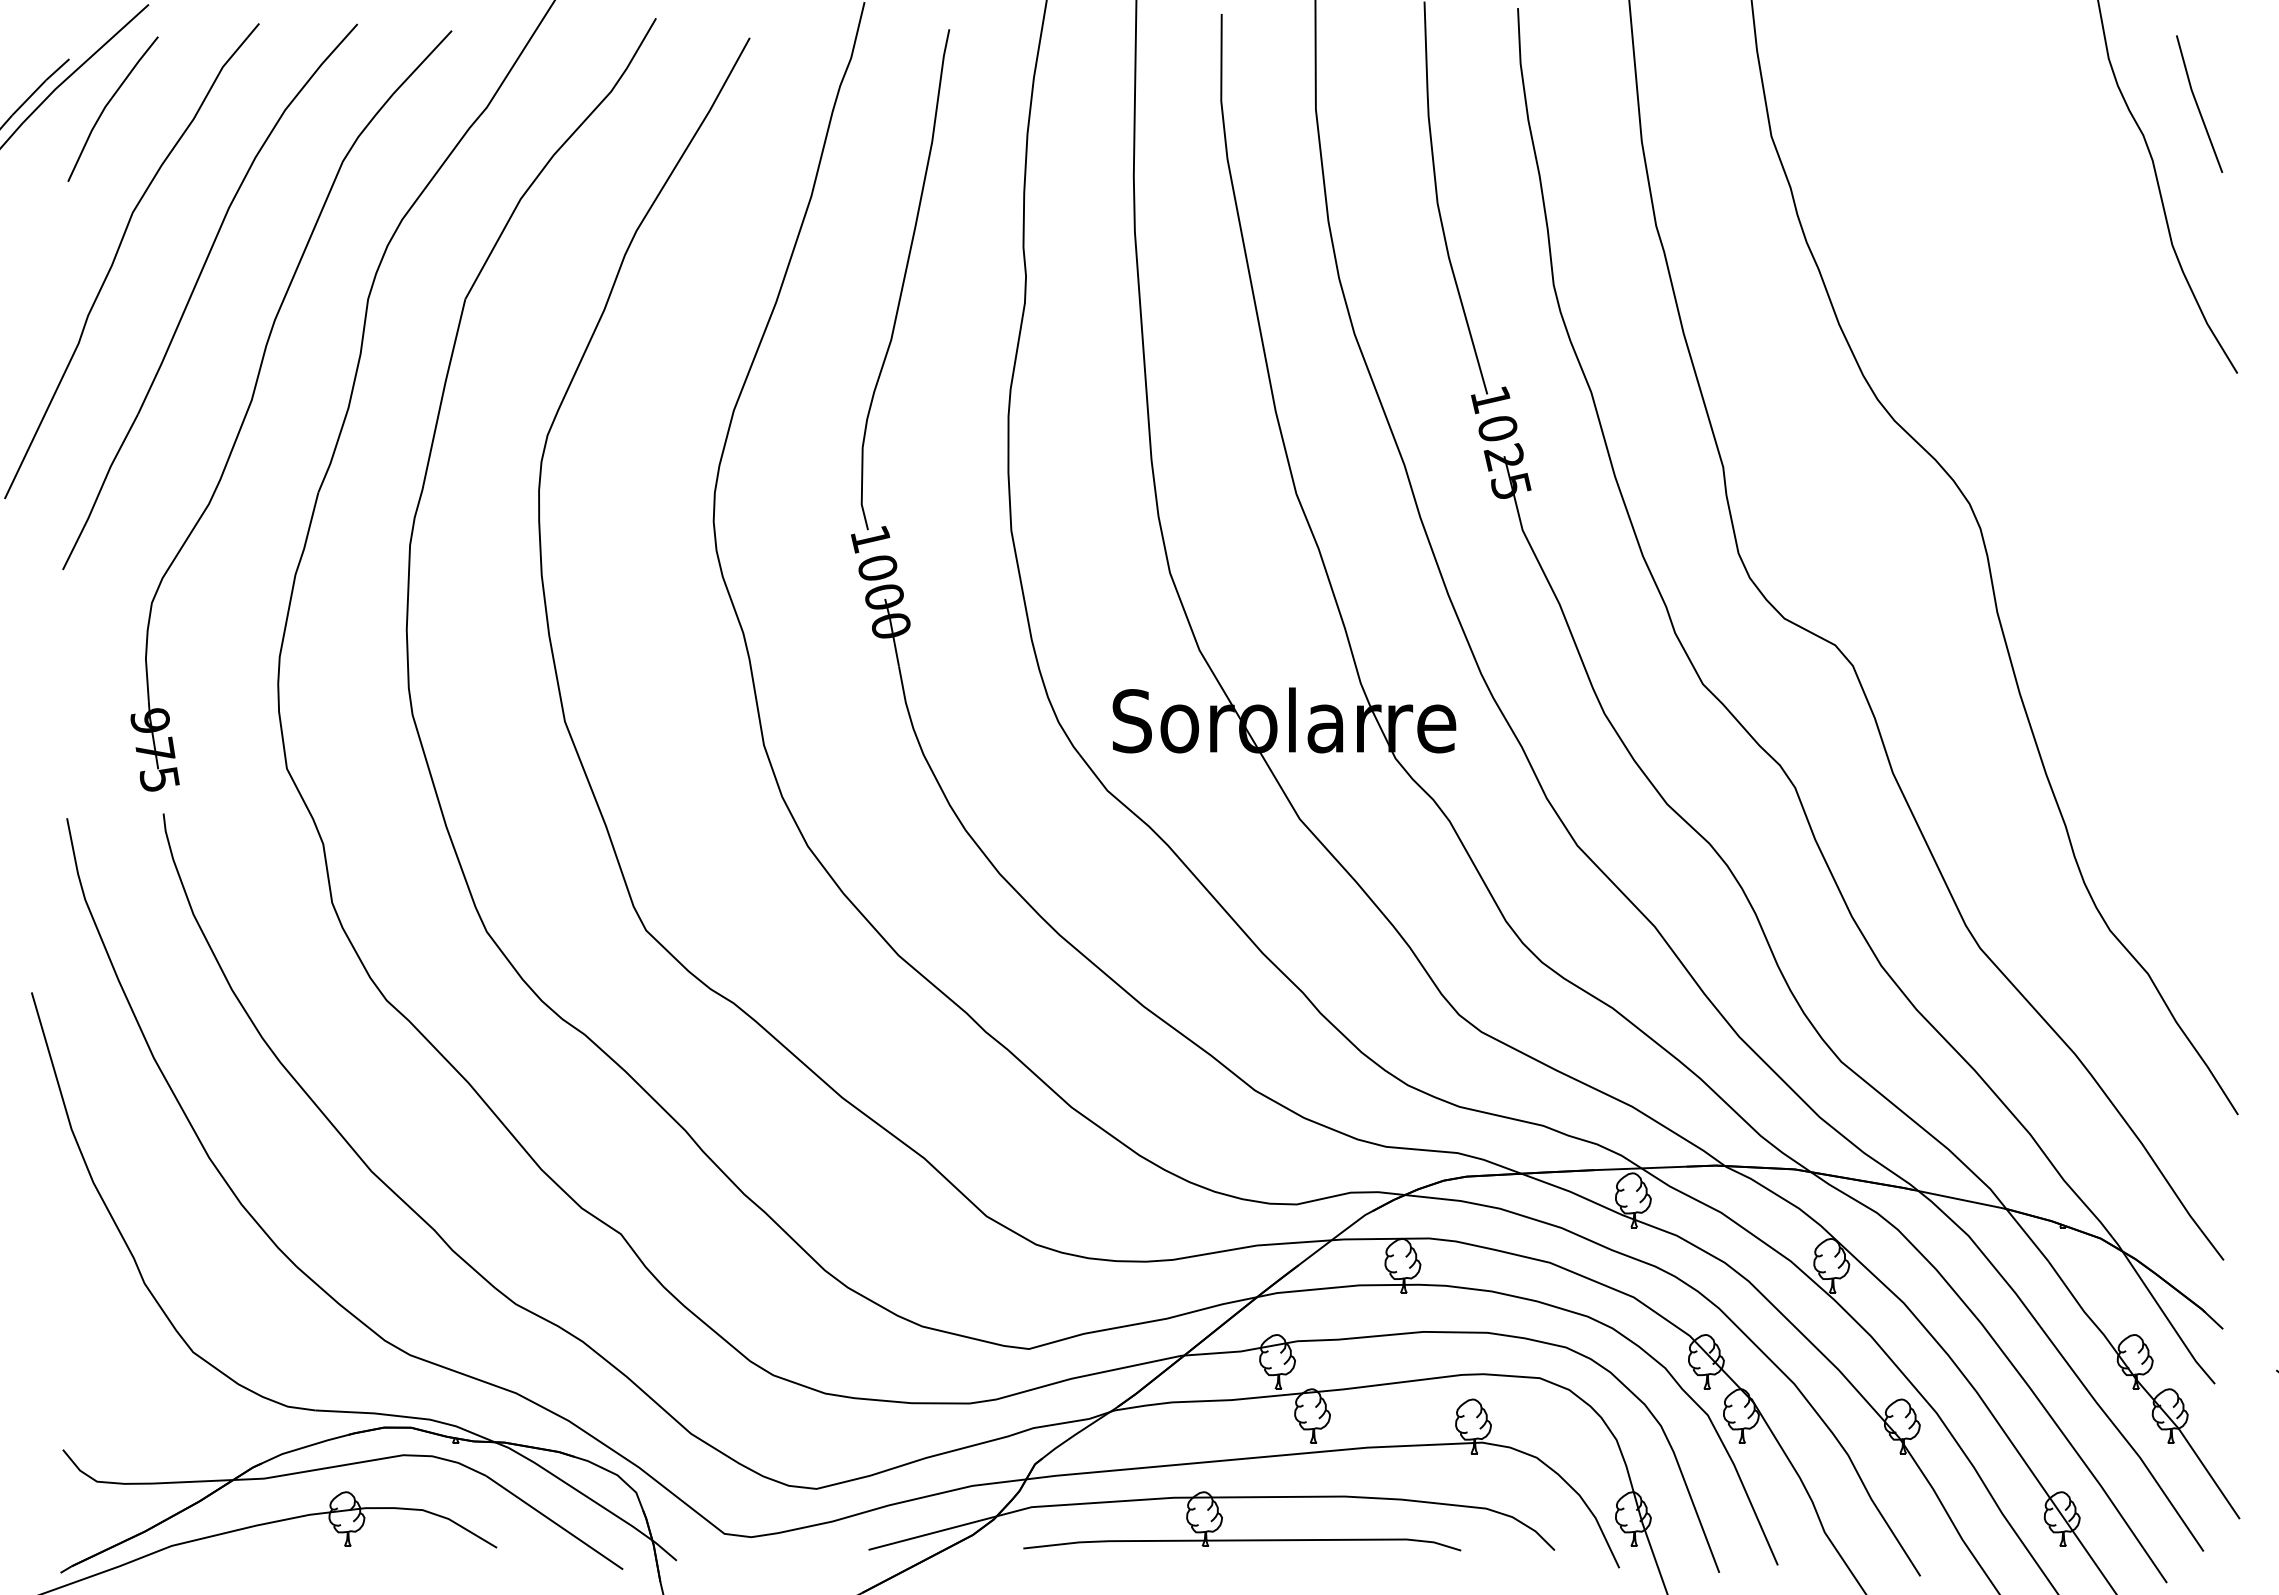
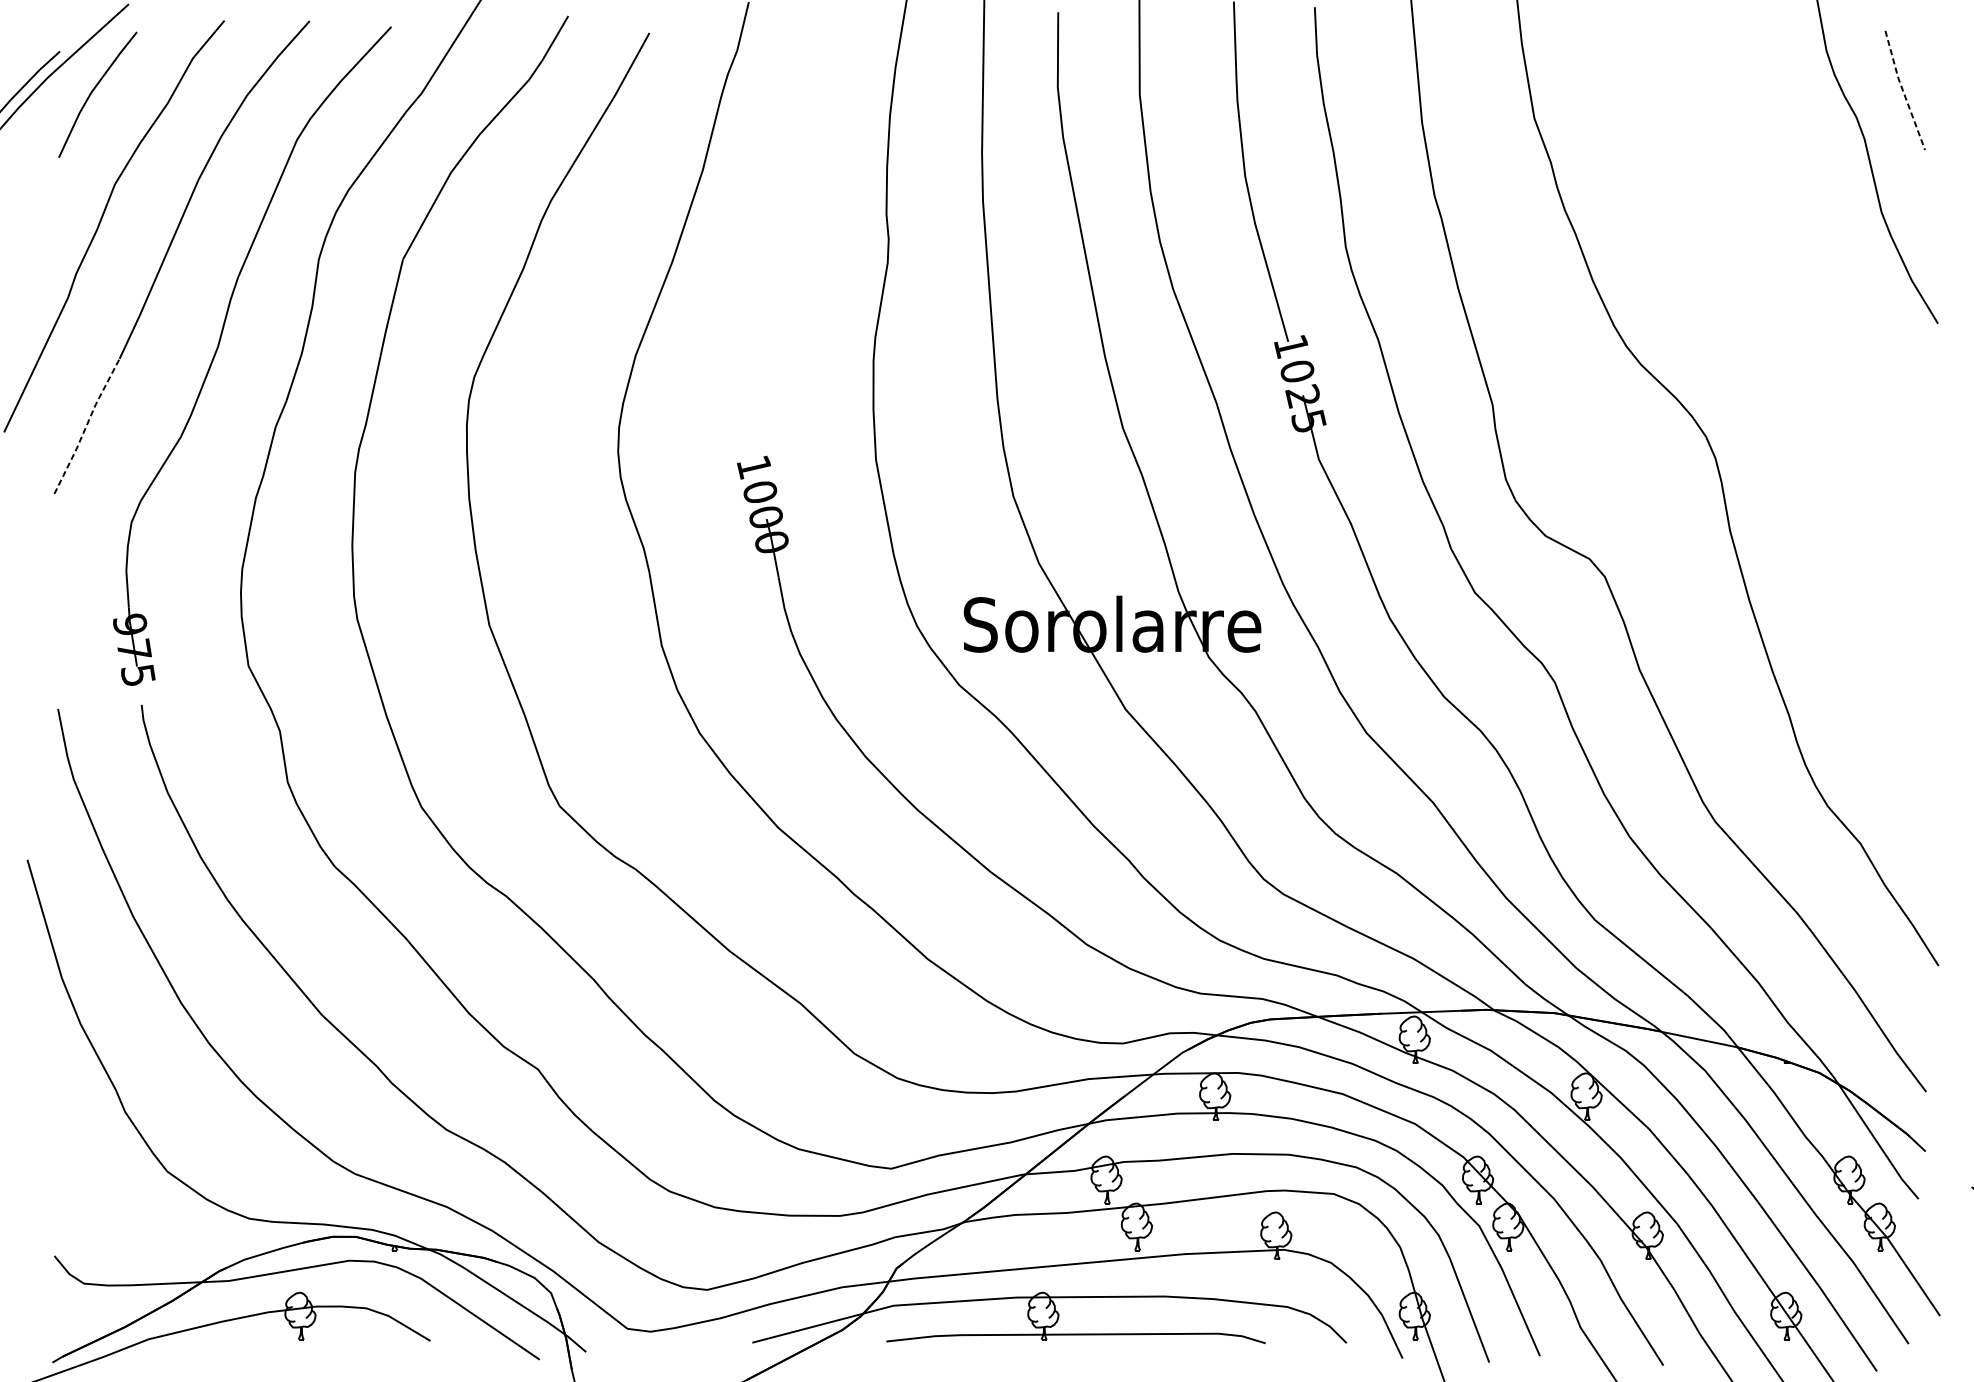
line: (2197, 104) -> (1903, 90), solid -> dashed
curve: (905, 279) -> (784, 242), removed
line: (99, 491) -> (86, 425), solid -> dashed

